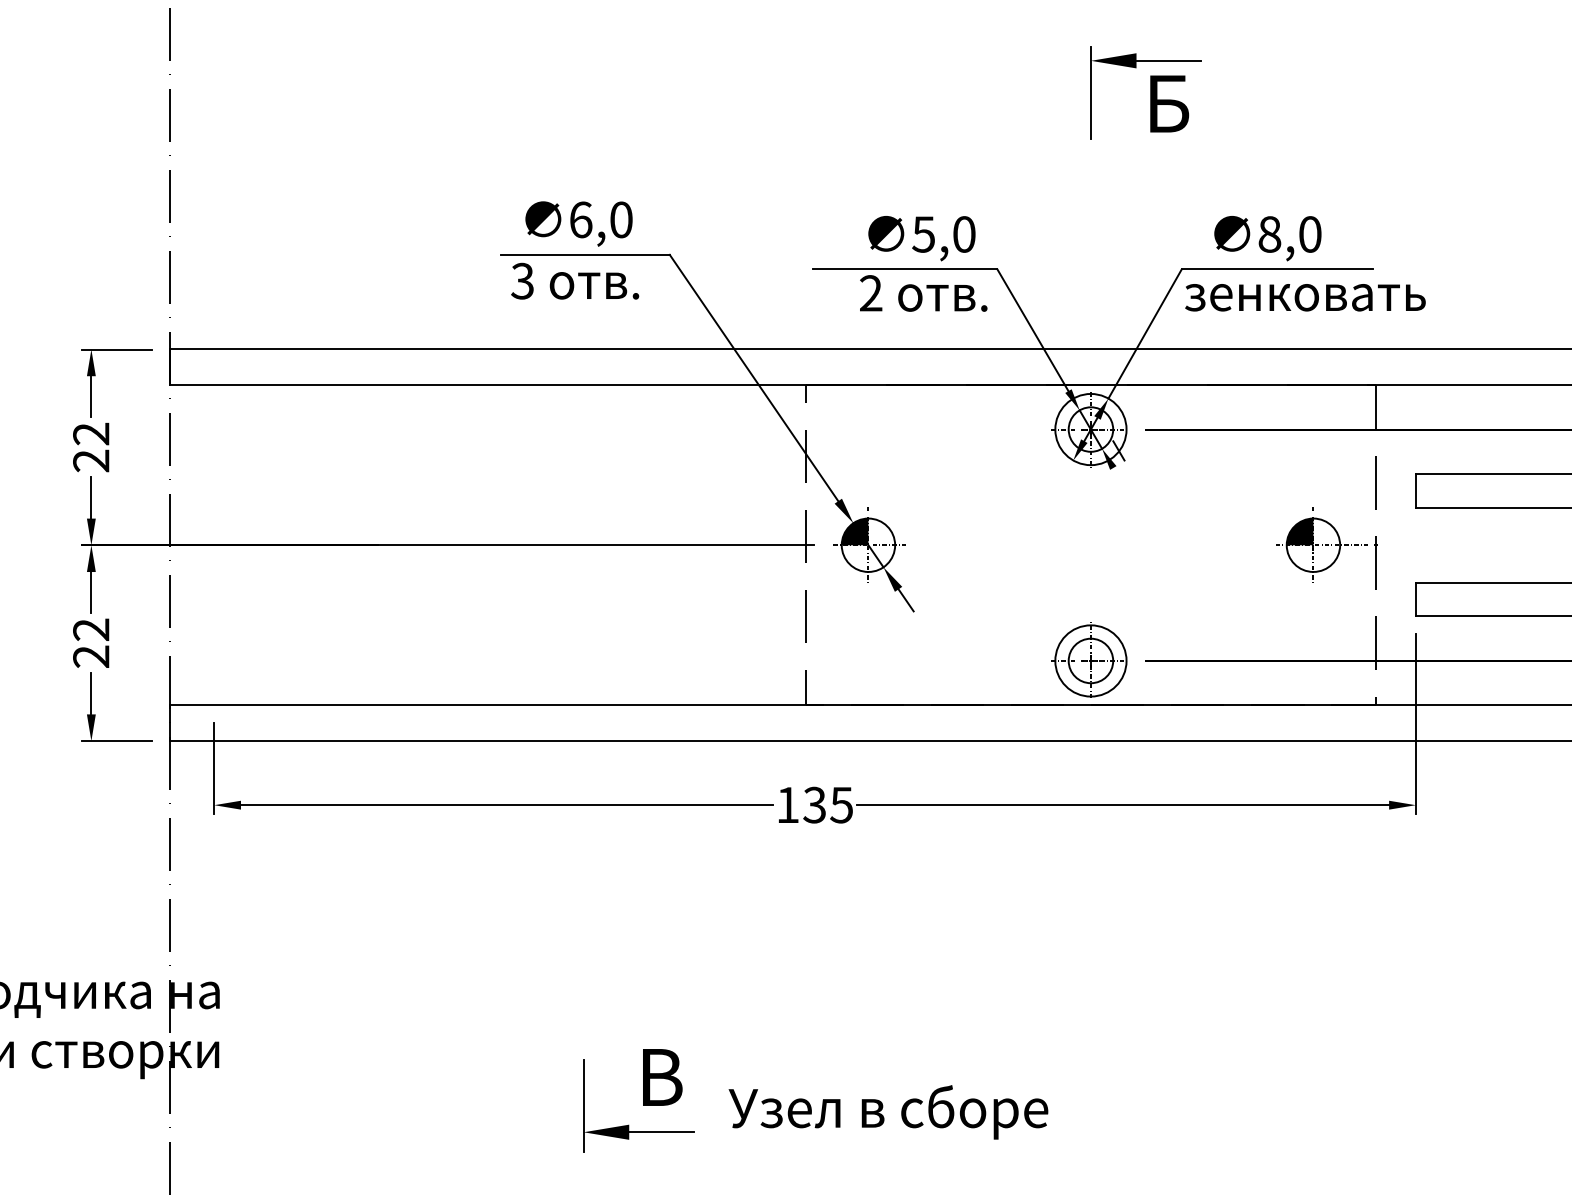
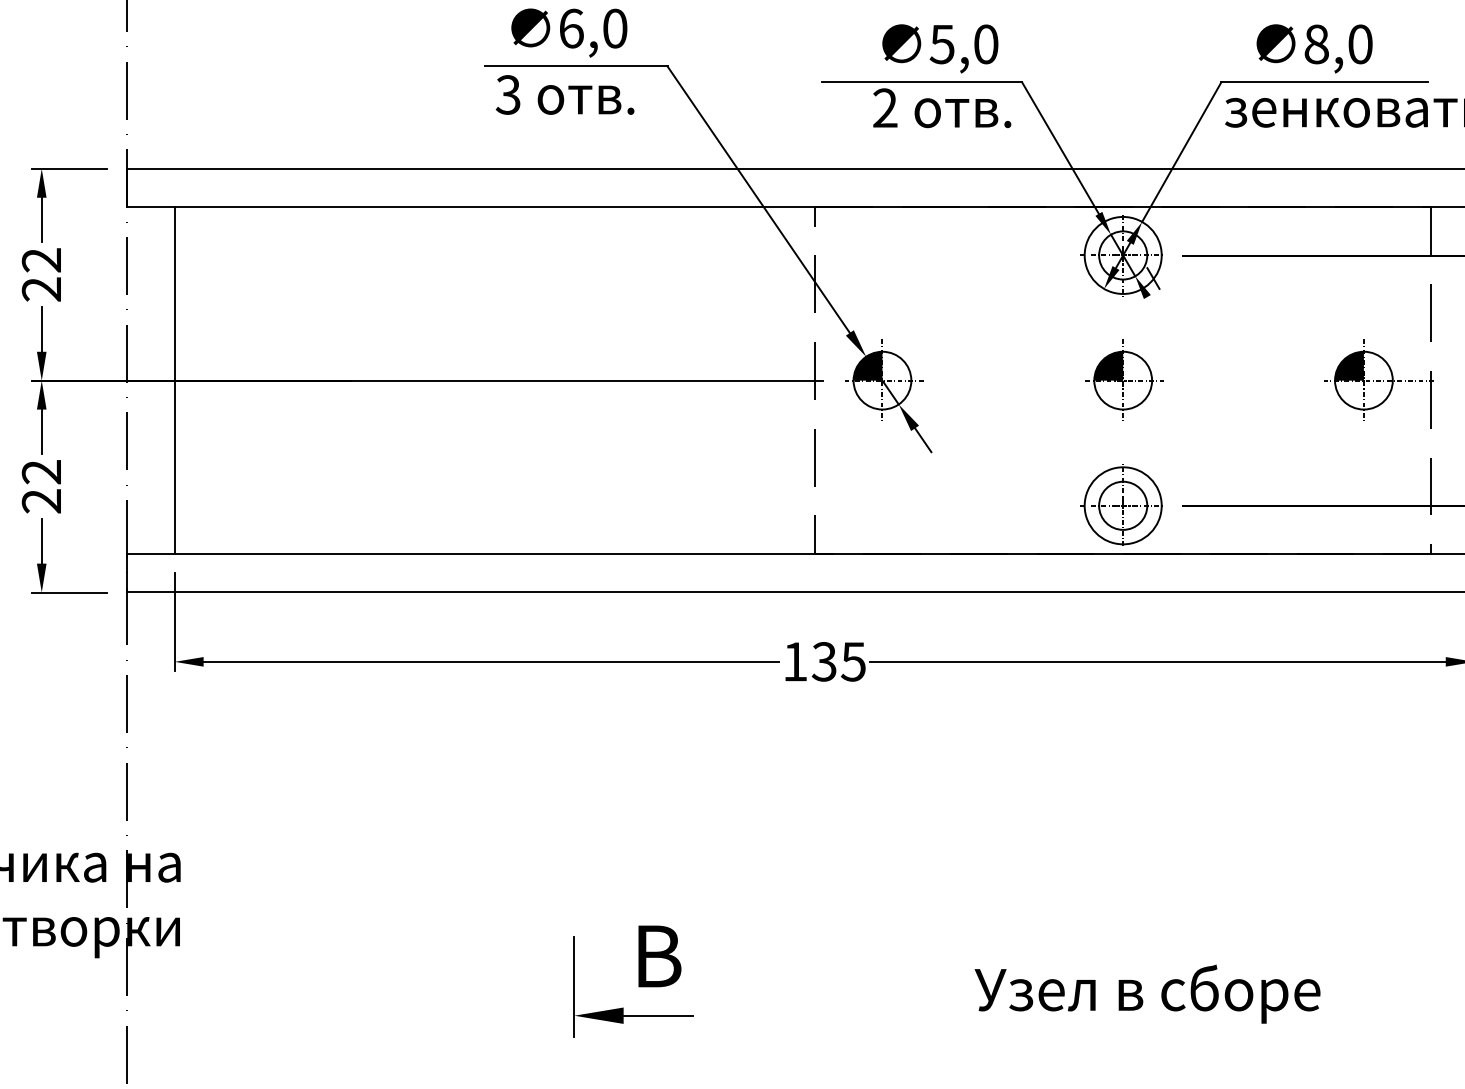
part: (1092, 544) -> (1124, 379), added
line: (214, 545) -> (174, 380), added
text: (888, 1112) -> (1147, 994), moved

